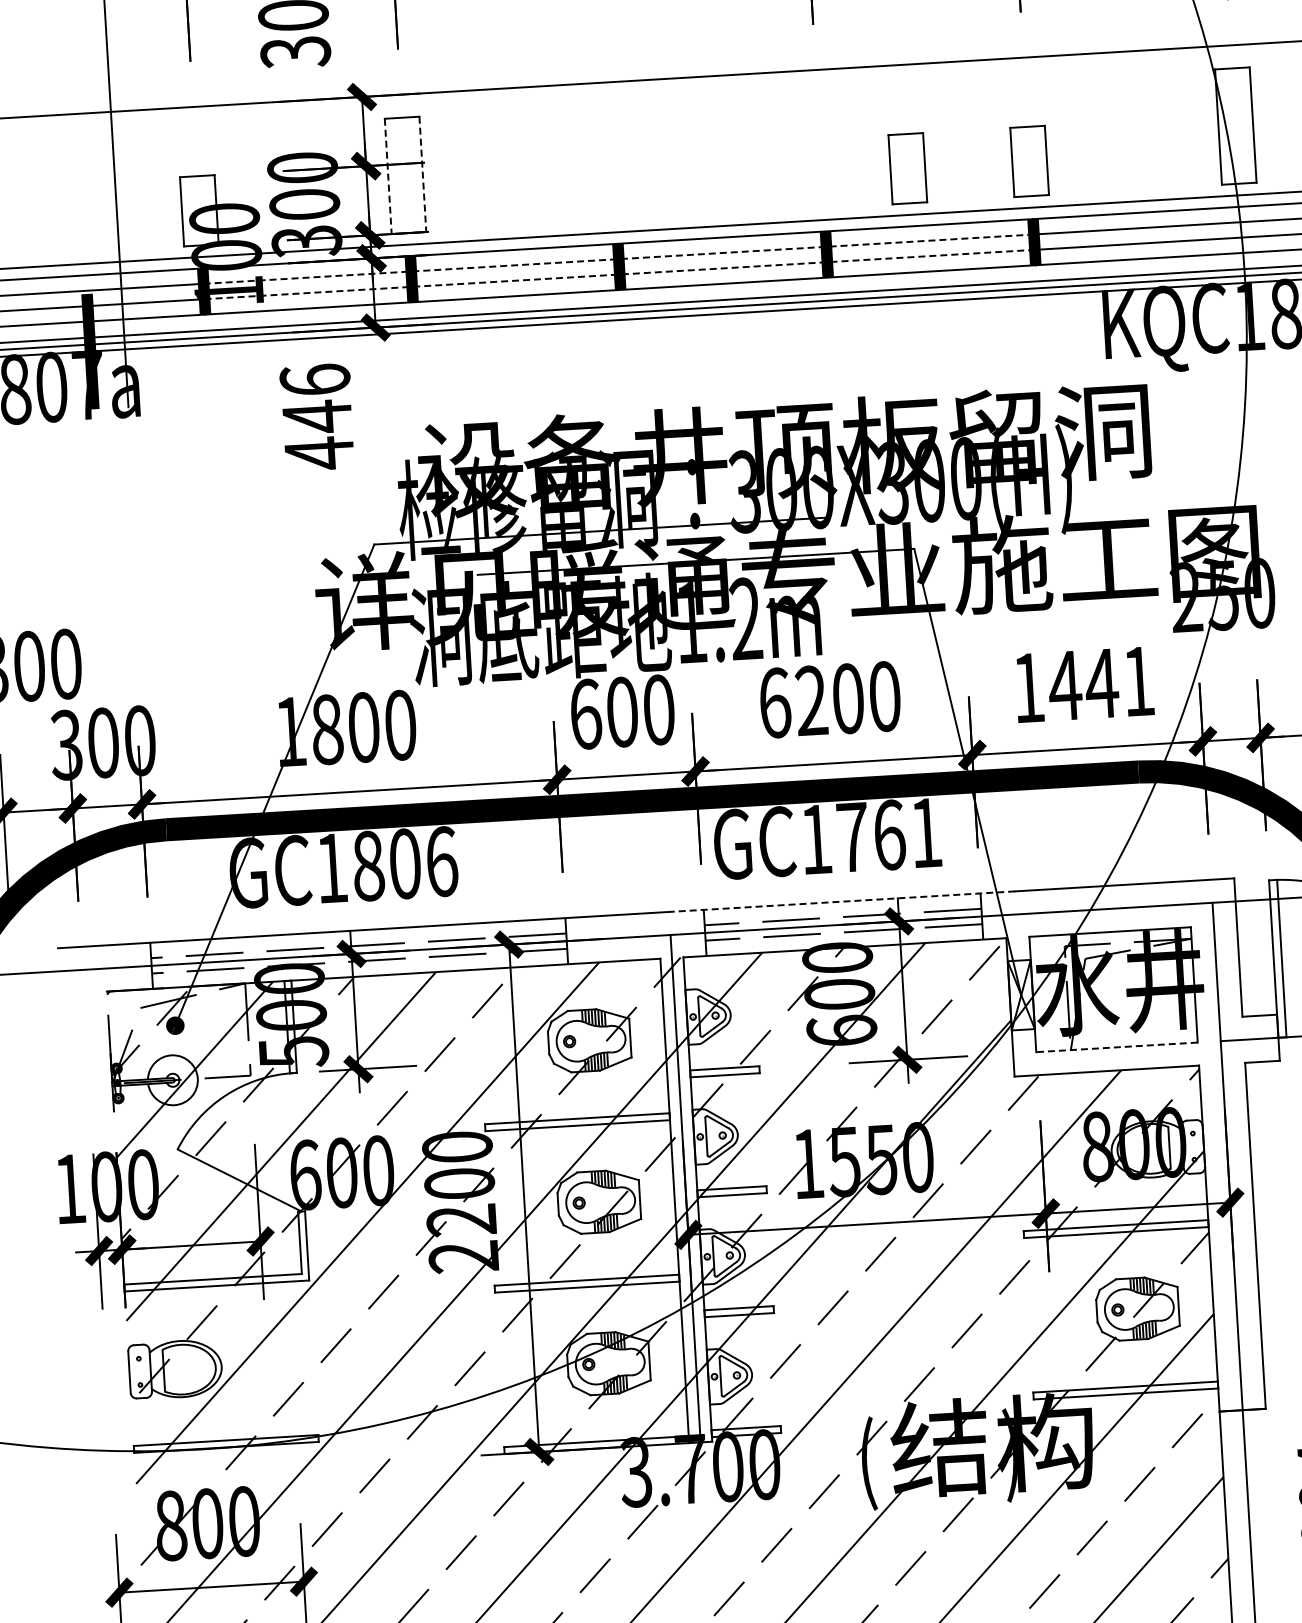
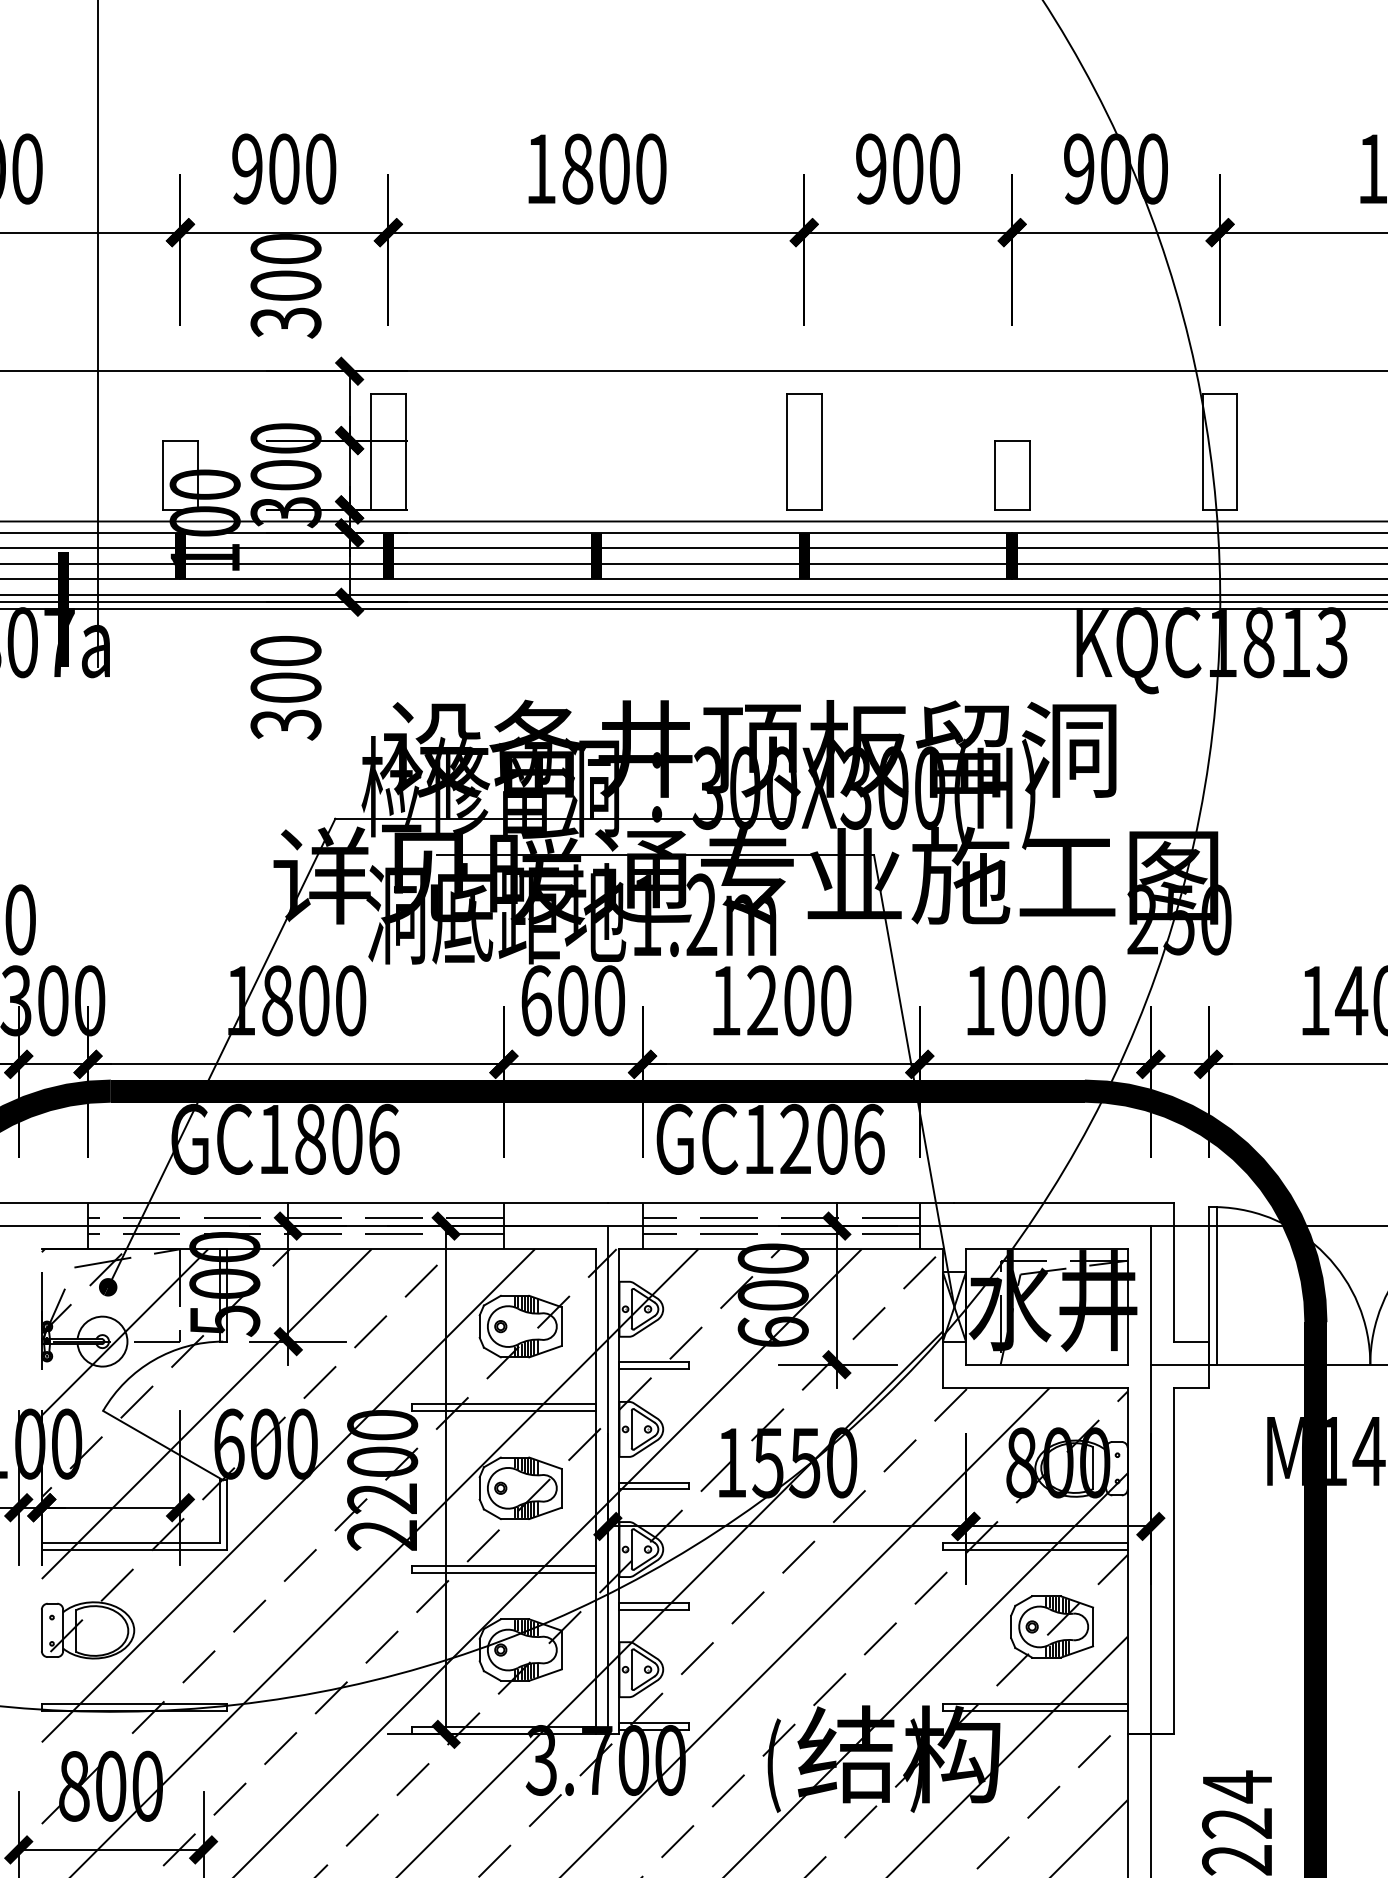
part: (820, 150) -> (804, 451), added
part: (908, 168) -> (890, 475), removed
line: (422, 174) -> (405, 452), dashed -> solid
line: (388, 176) -> (371, 452), dashed -> solid
line: (619, 259) -> (596, 548), dashed -> solid
line: (619, 274) -> (596, 563), dashed -> solid
text: (316, 417) -> (285, 688), 446 -> 300
text: (1101, 683) -> (1052, 1000), 1441 -> 1000
text: (775, 702) -> (726, 1000), 6200 -> 1200
text: (889, 834) -> (832, 1138), GC1761 -> GC1206
line: (841, 902) -> (780, 1203), dashed -> solid
line: (1116, 1047) -> (1046, 1364), dashed -> solid

